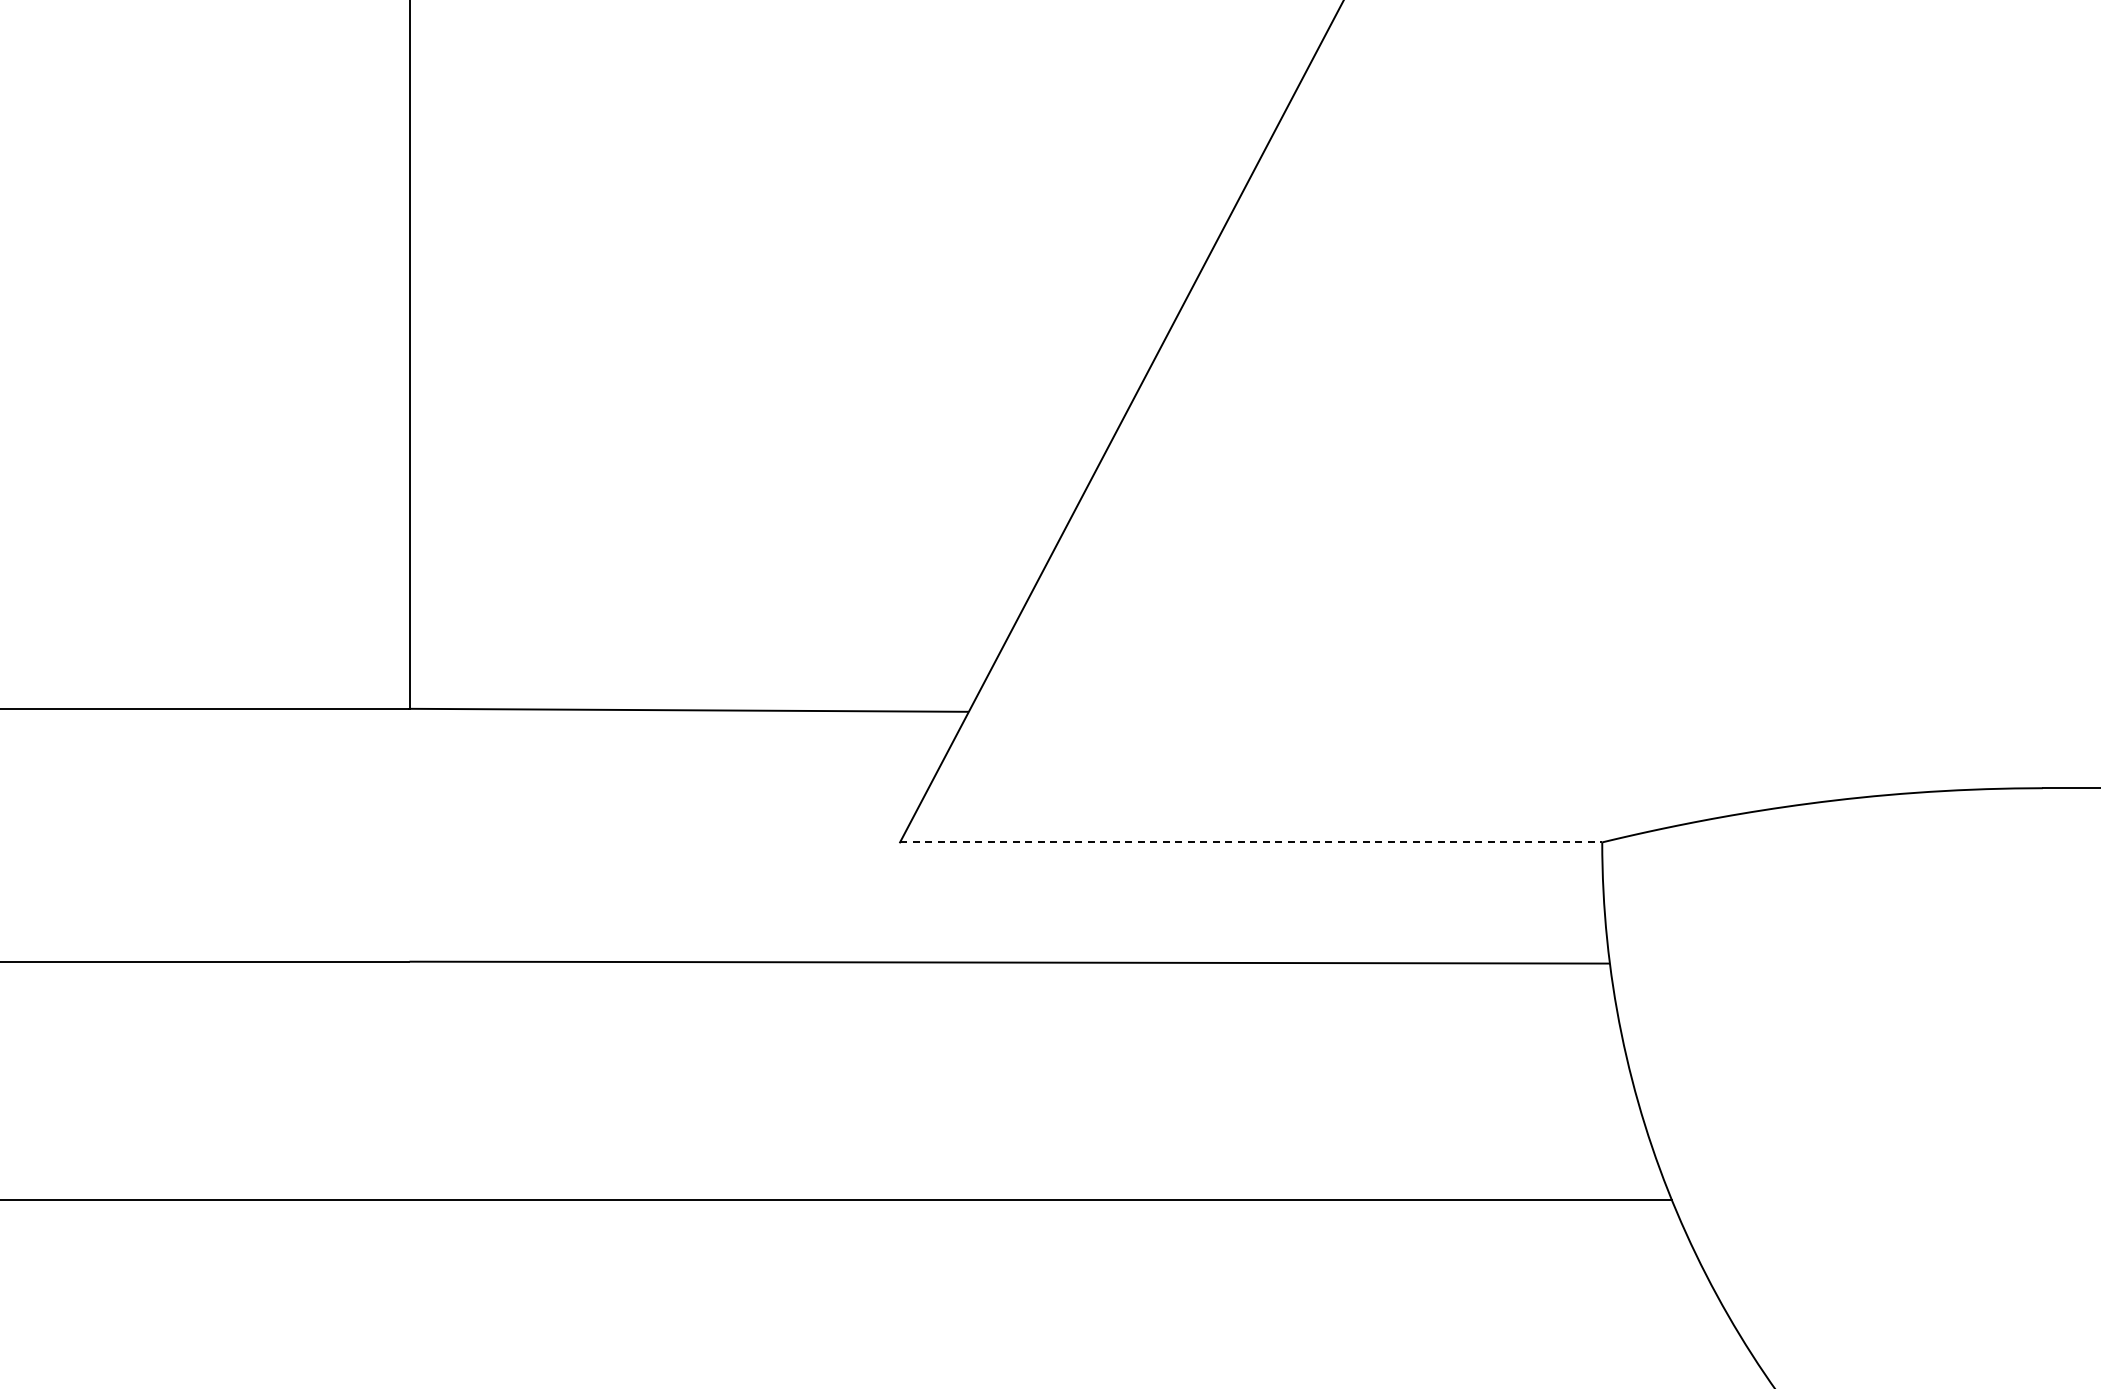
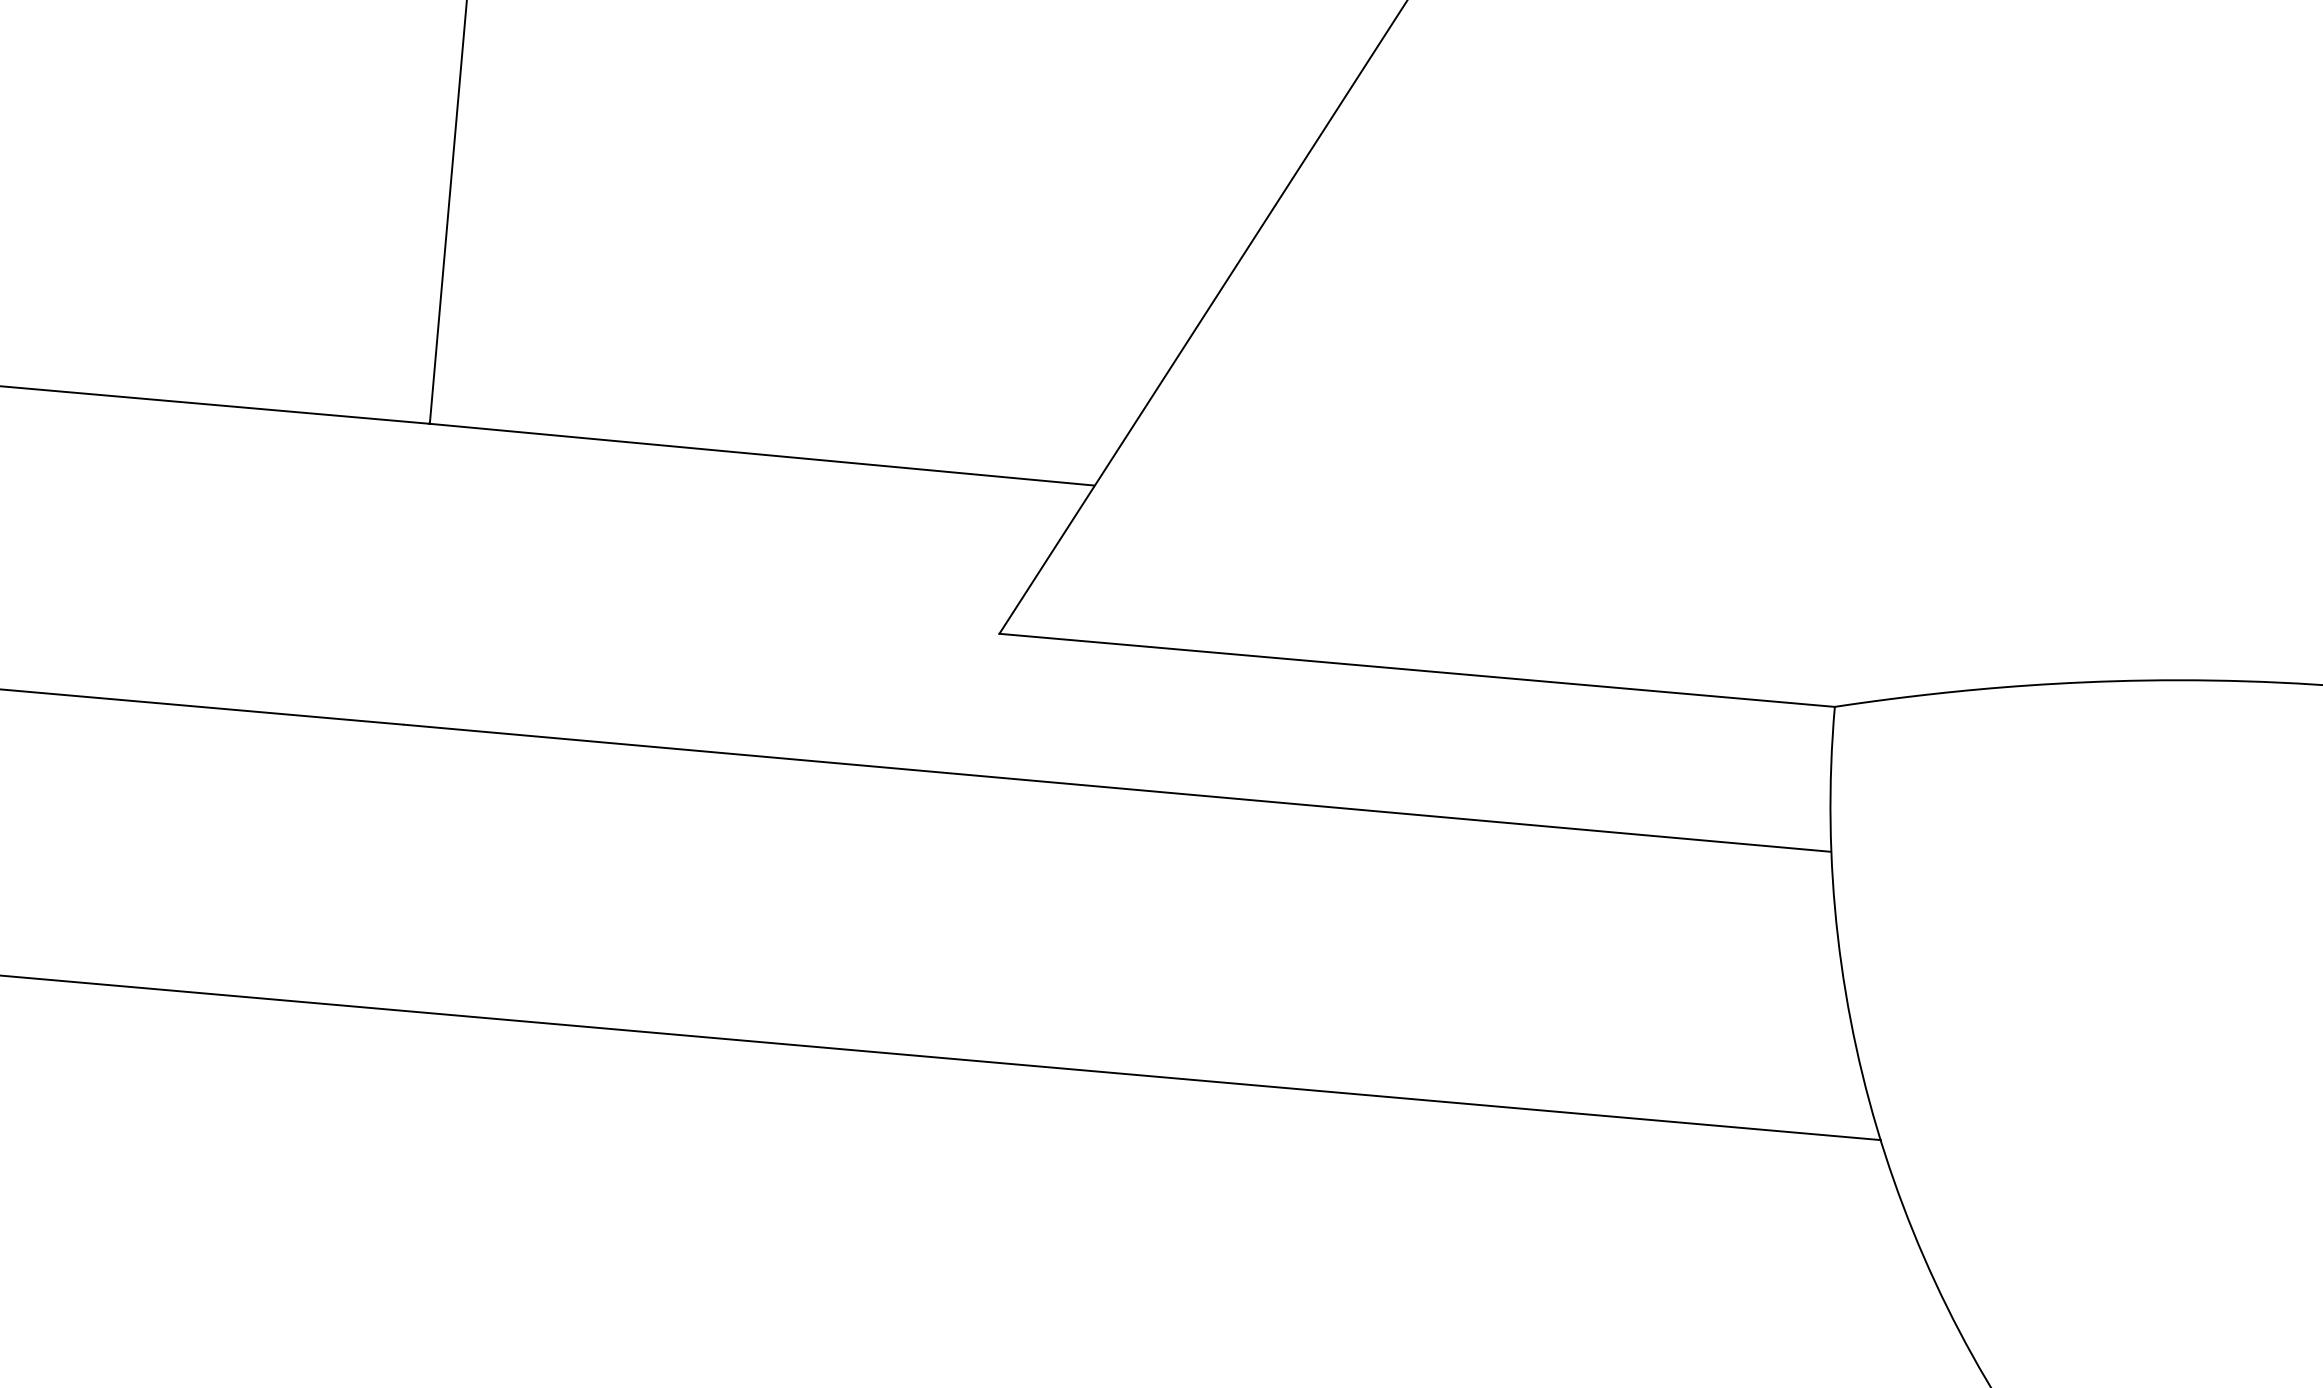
line: (1251, 842) -> (1417, 670), dashed -> solid

